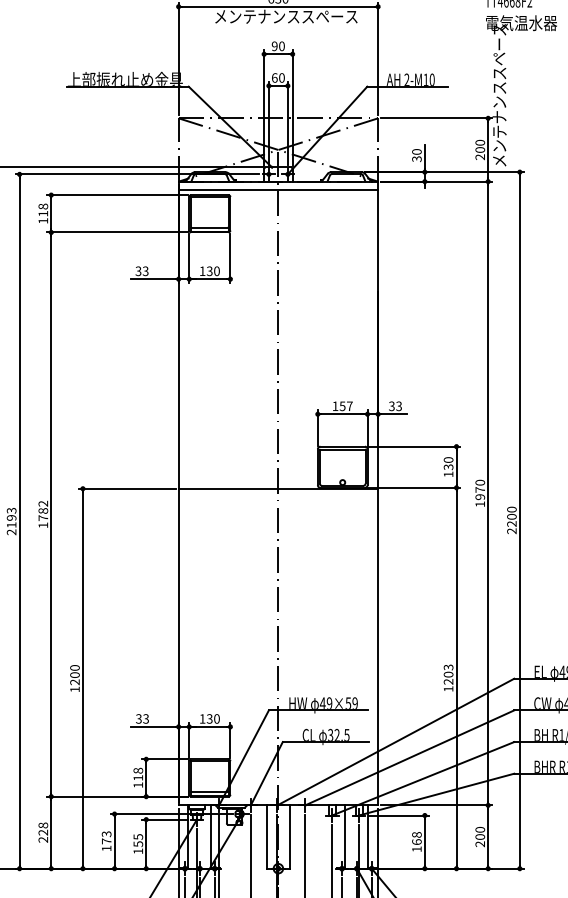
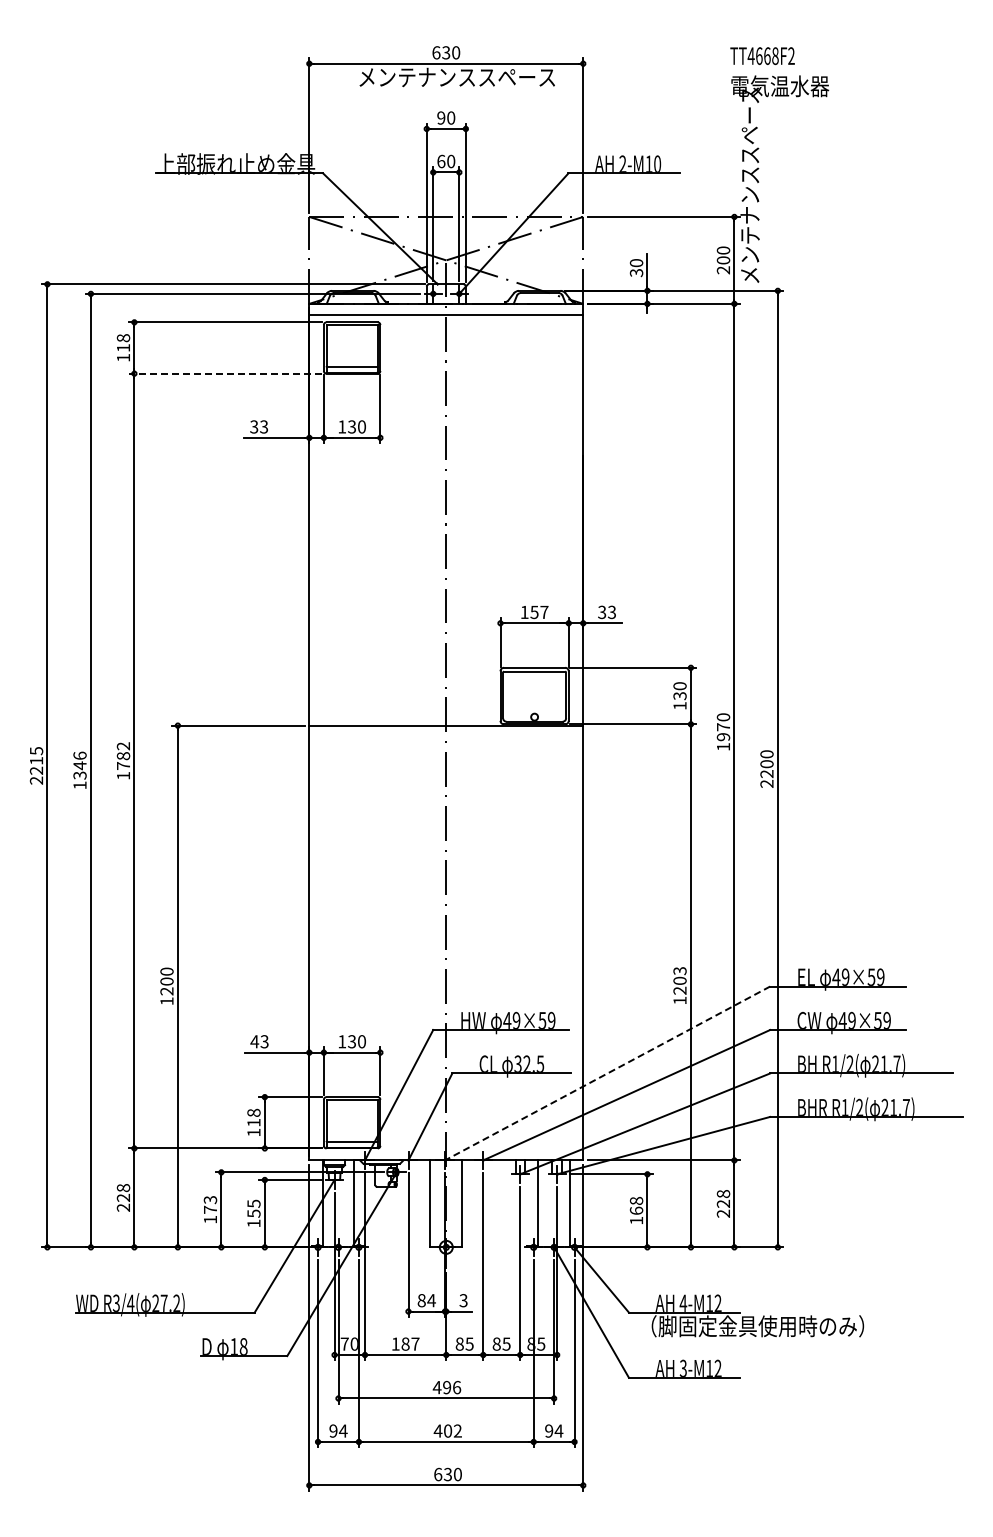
line: (117, 232) -> (225, 373), solid -> dashed
text: (11, 521) -> (79, 770), 2193 -> 1346
text: (138, 718) -> (254, 1041), 33 -> 43
line: (395, 742) -> (607, 1073), solid -> dashed
text: (480, 833) -> (723, 1198), 200 -> 228

